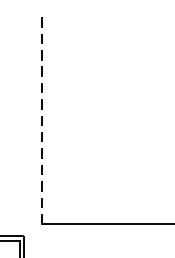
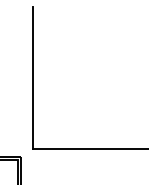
line: (42, 118) -> (33, 77), dashed -> solid

